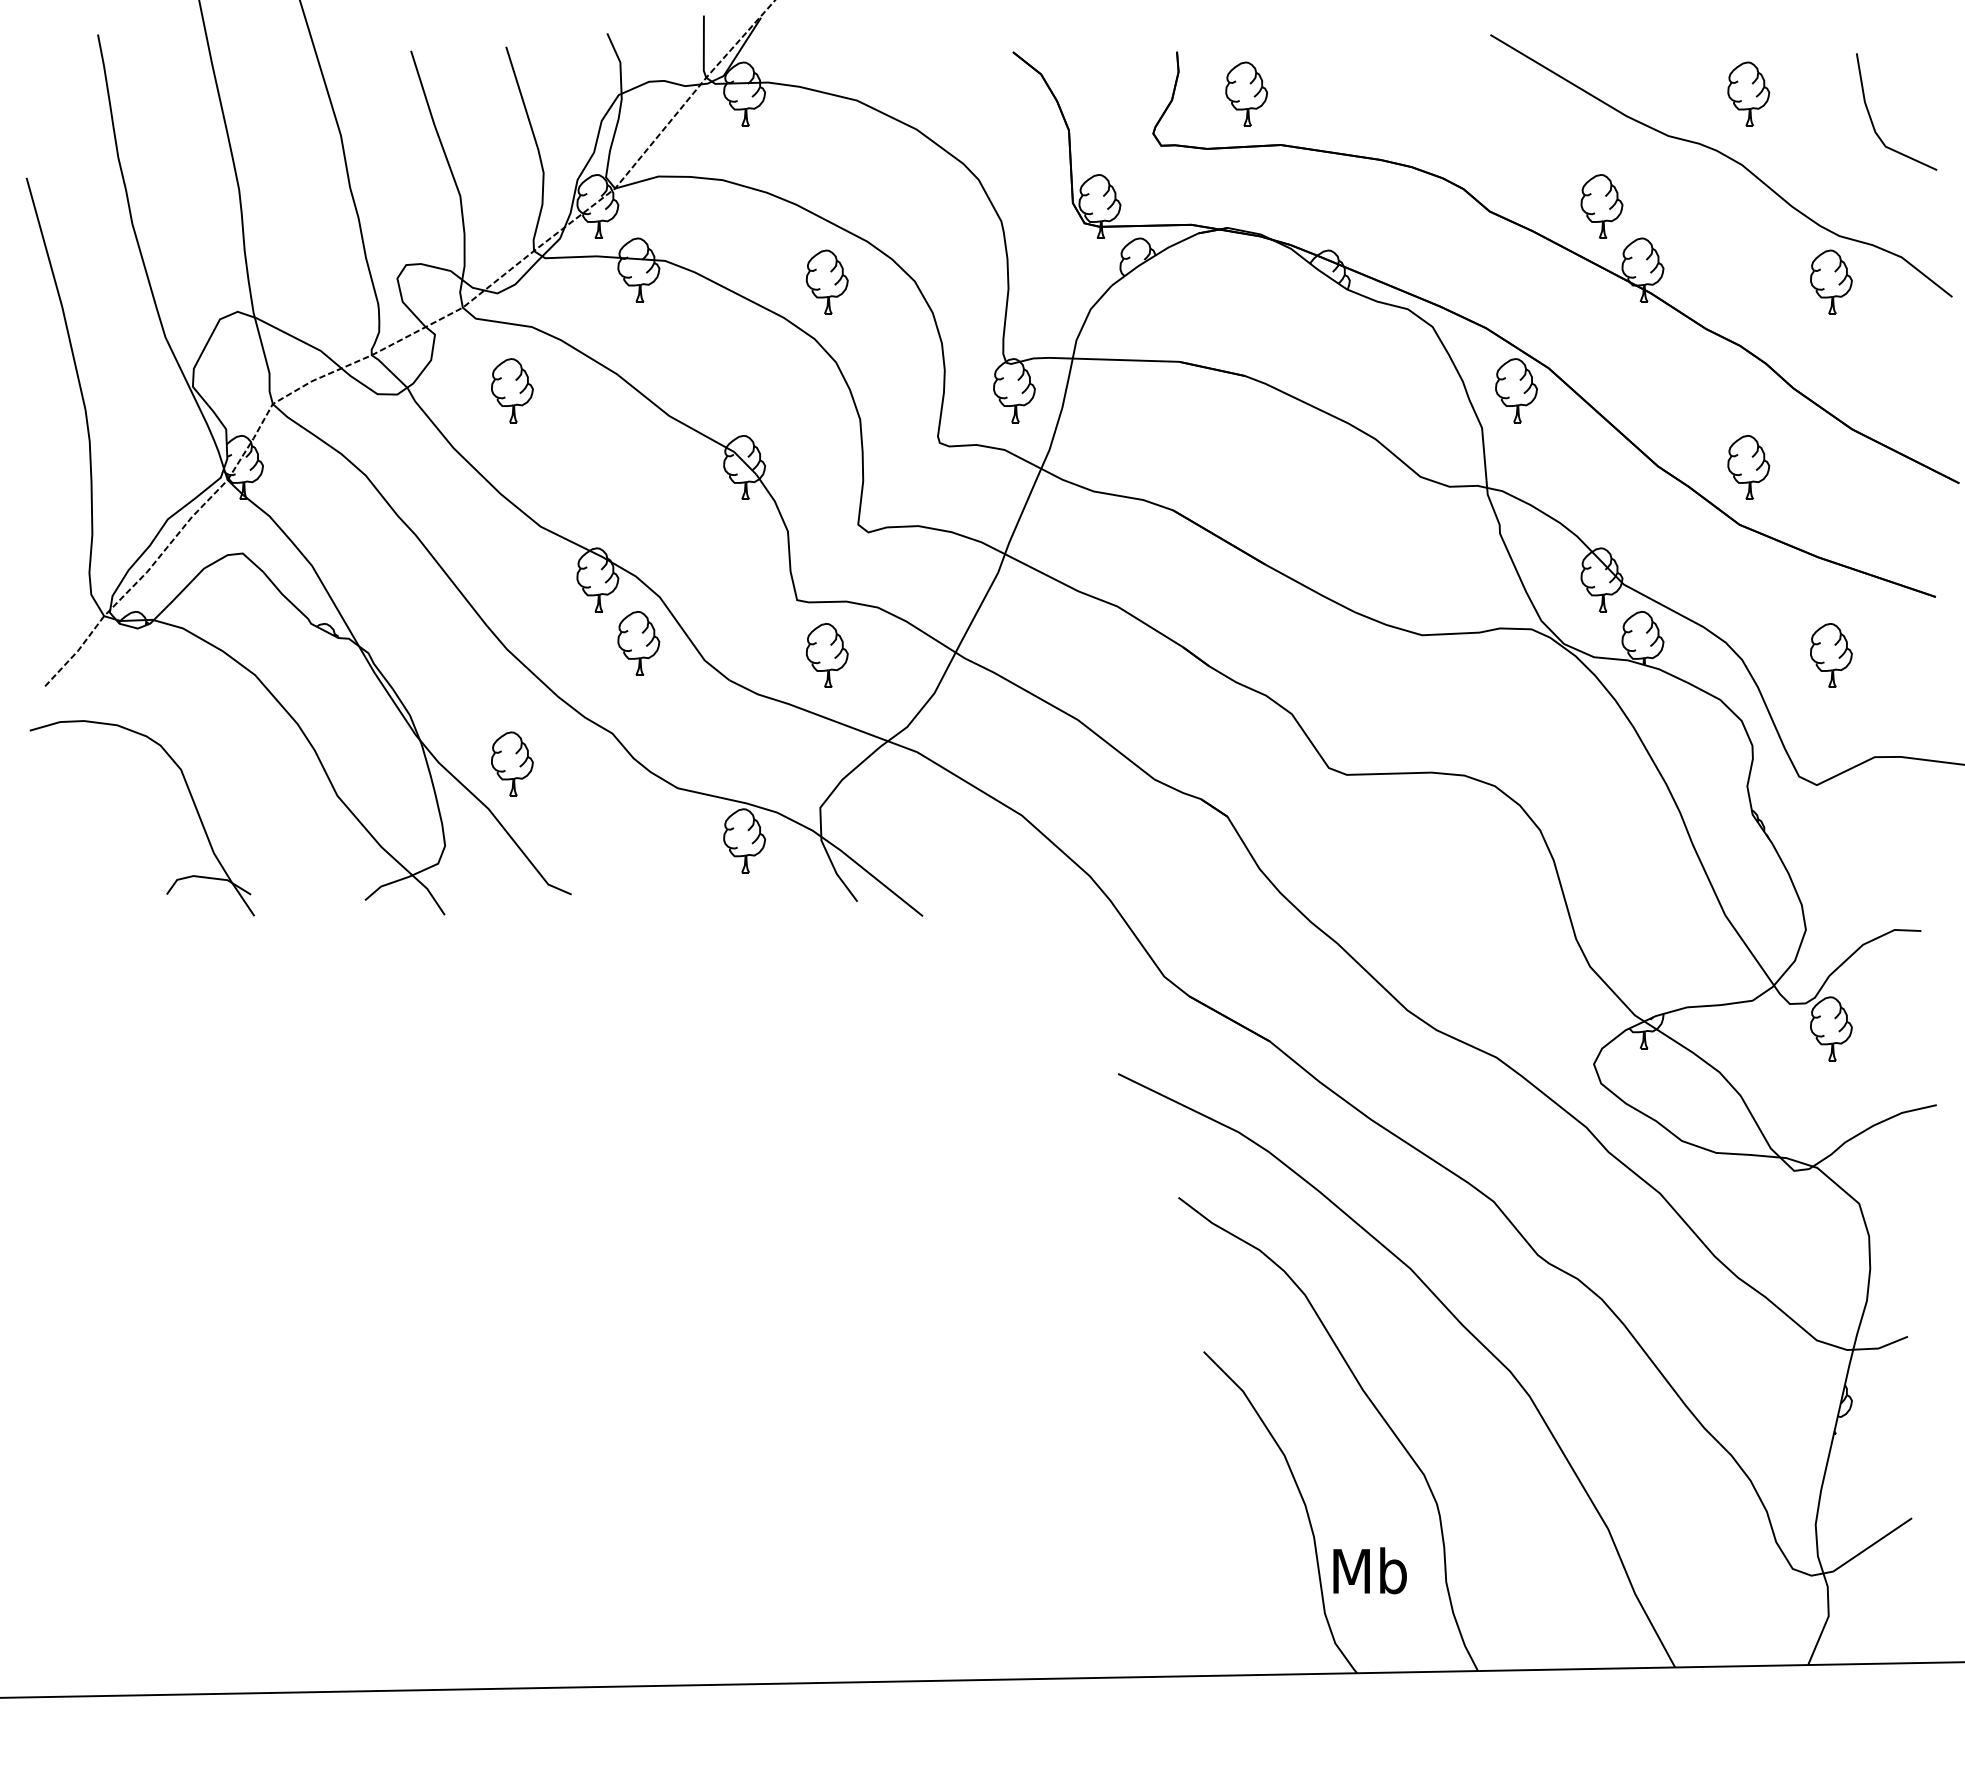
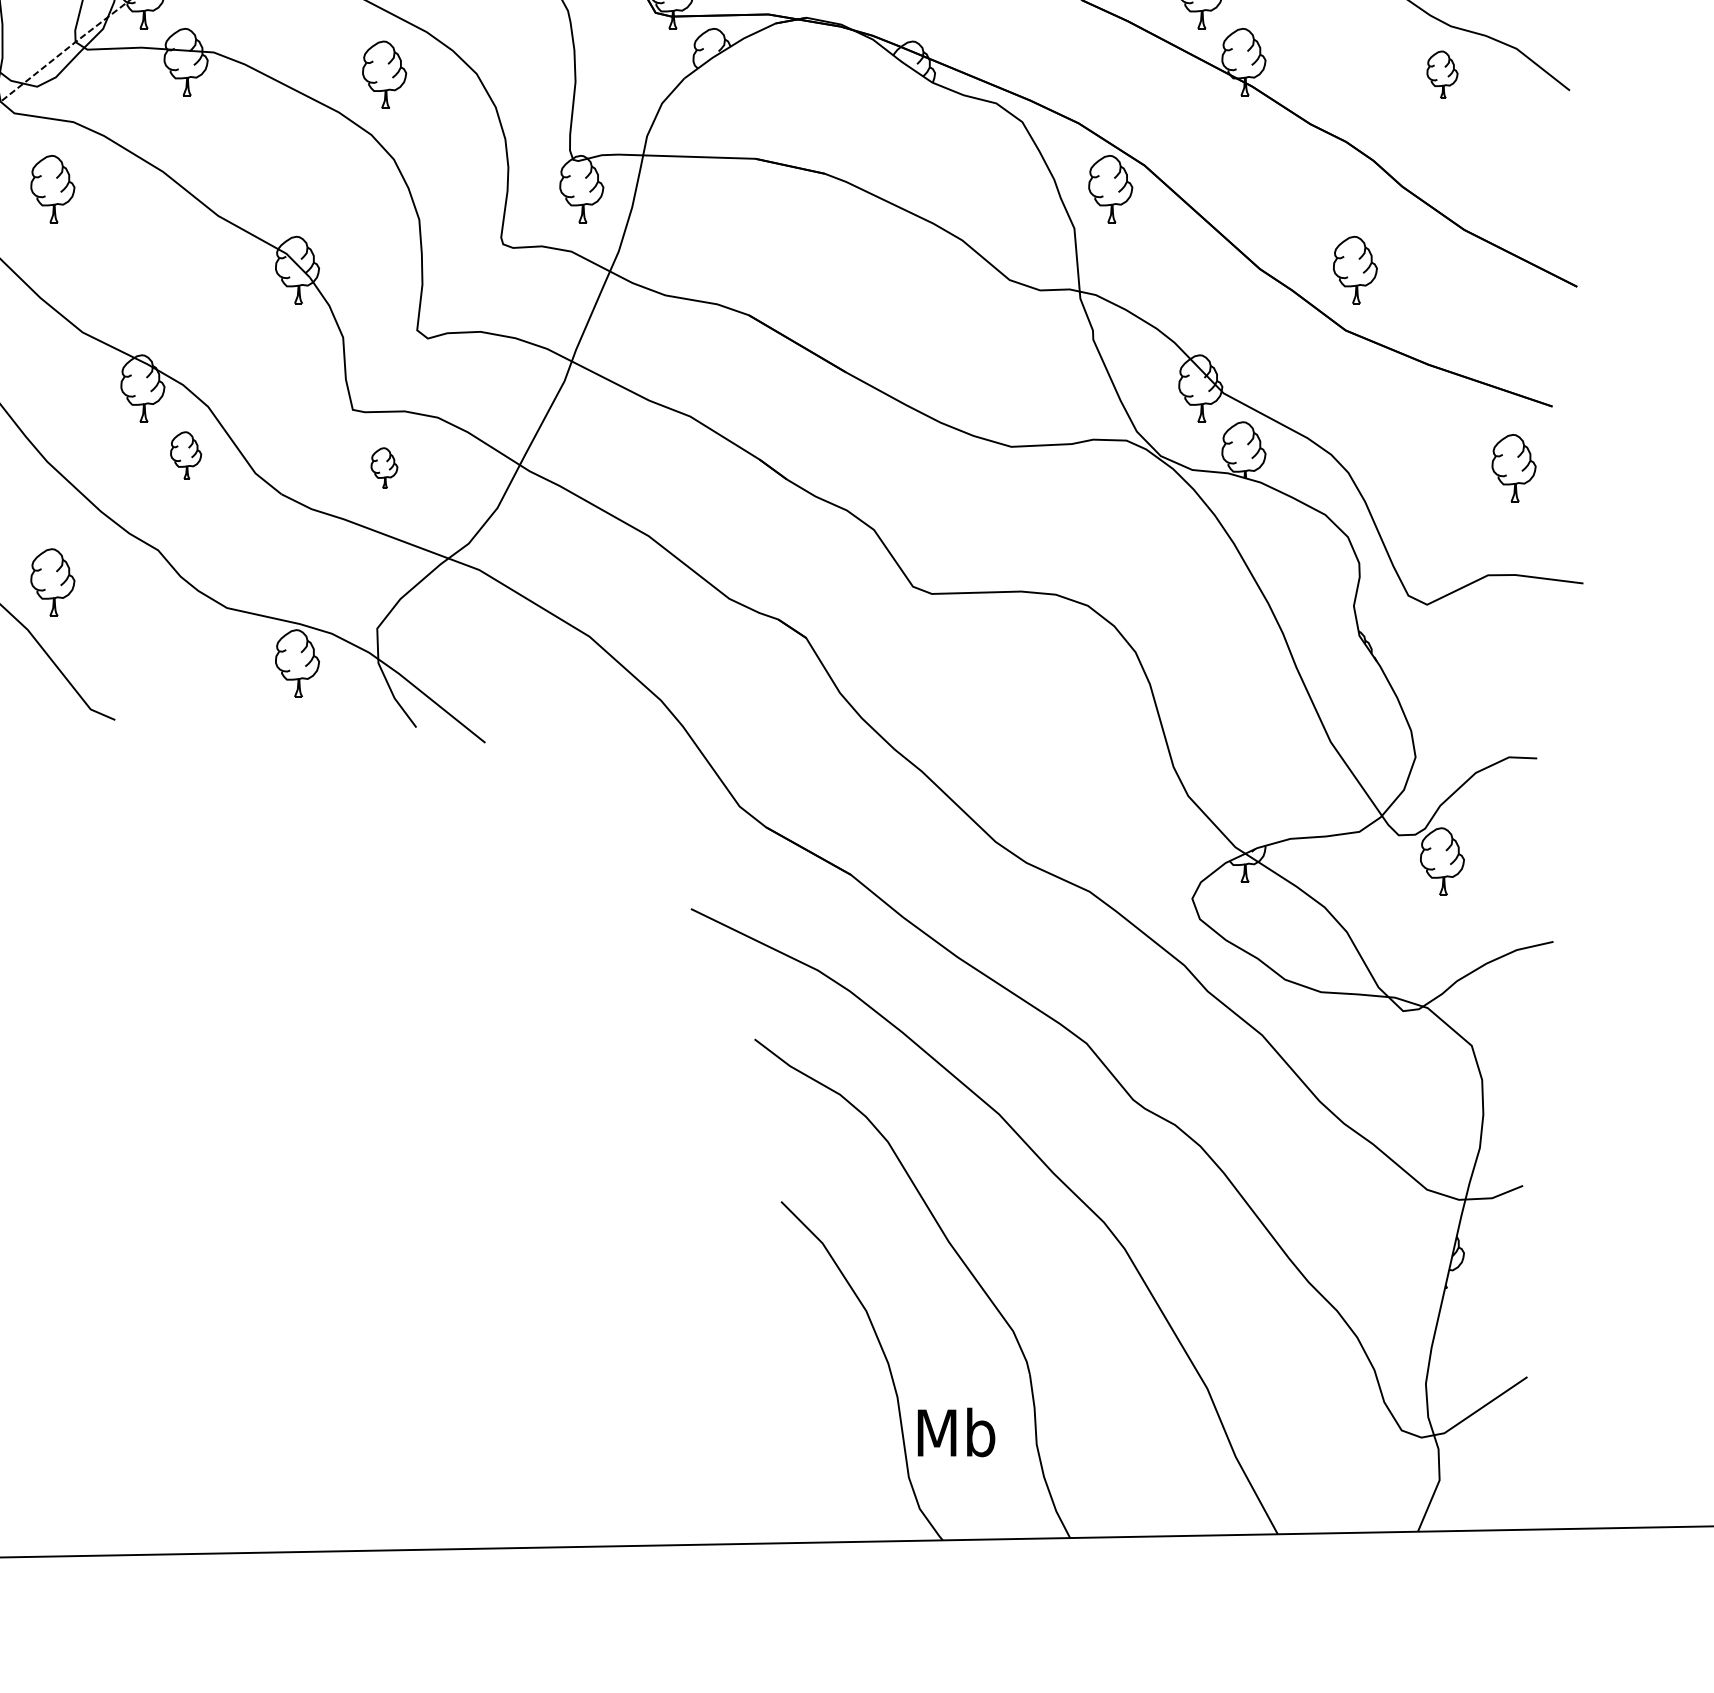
part: (1831, 281) -> (1442, 74), size x0.7
part: (638, 643) -> (185, 455), size x0.7
part: (826, 655) -> (383, 468), size x0.6
part: (1831, 655) -> (1514, 468), moved

